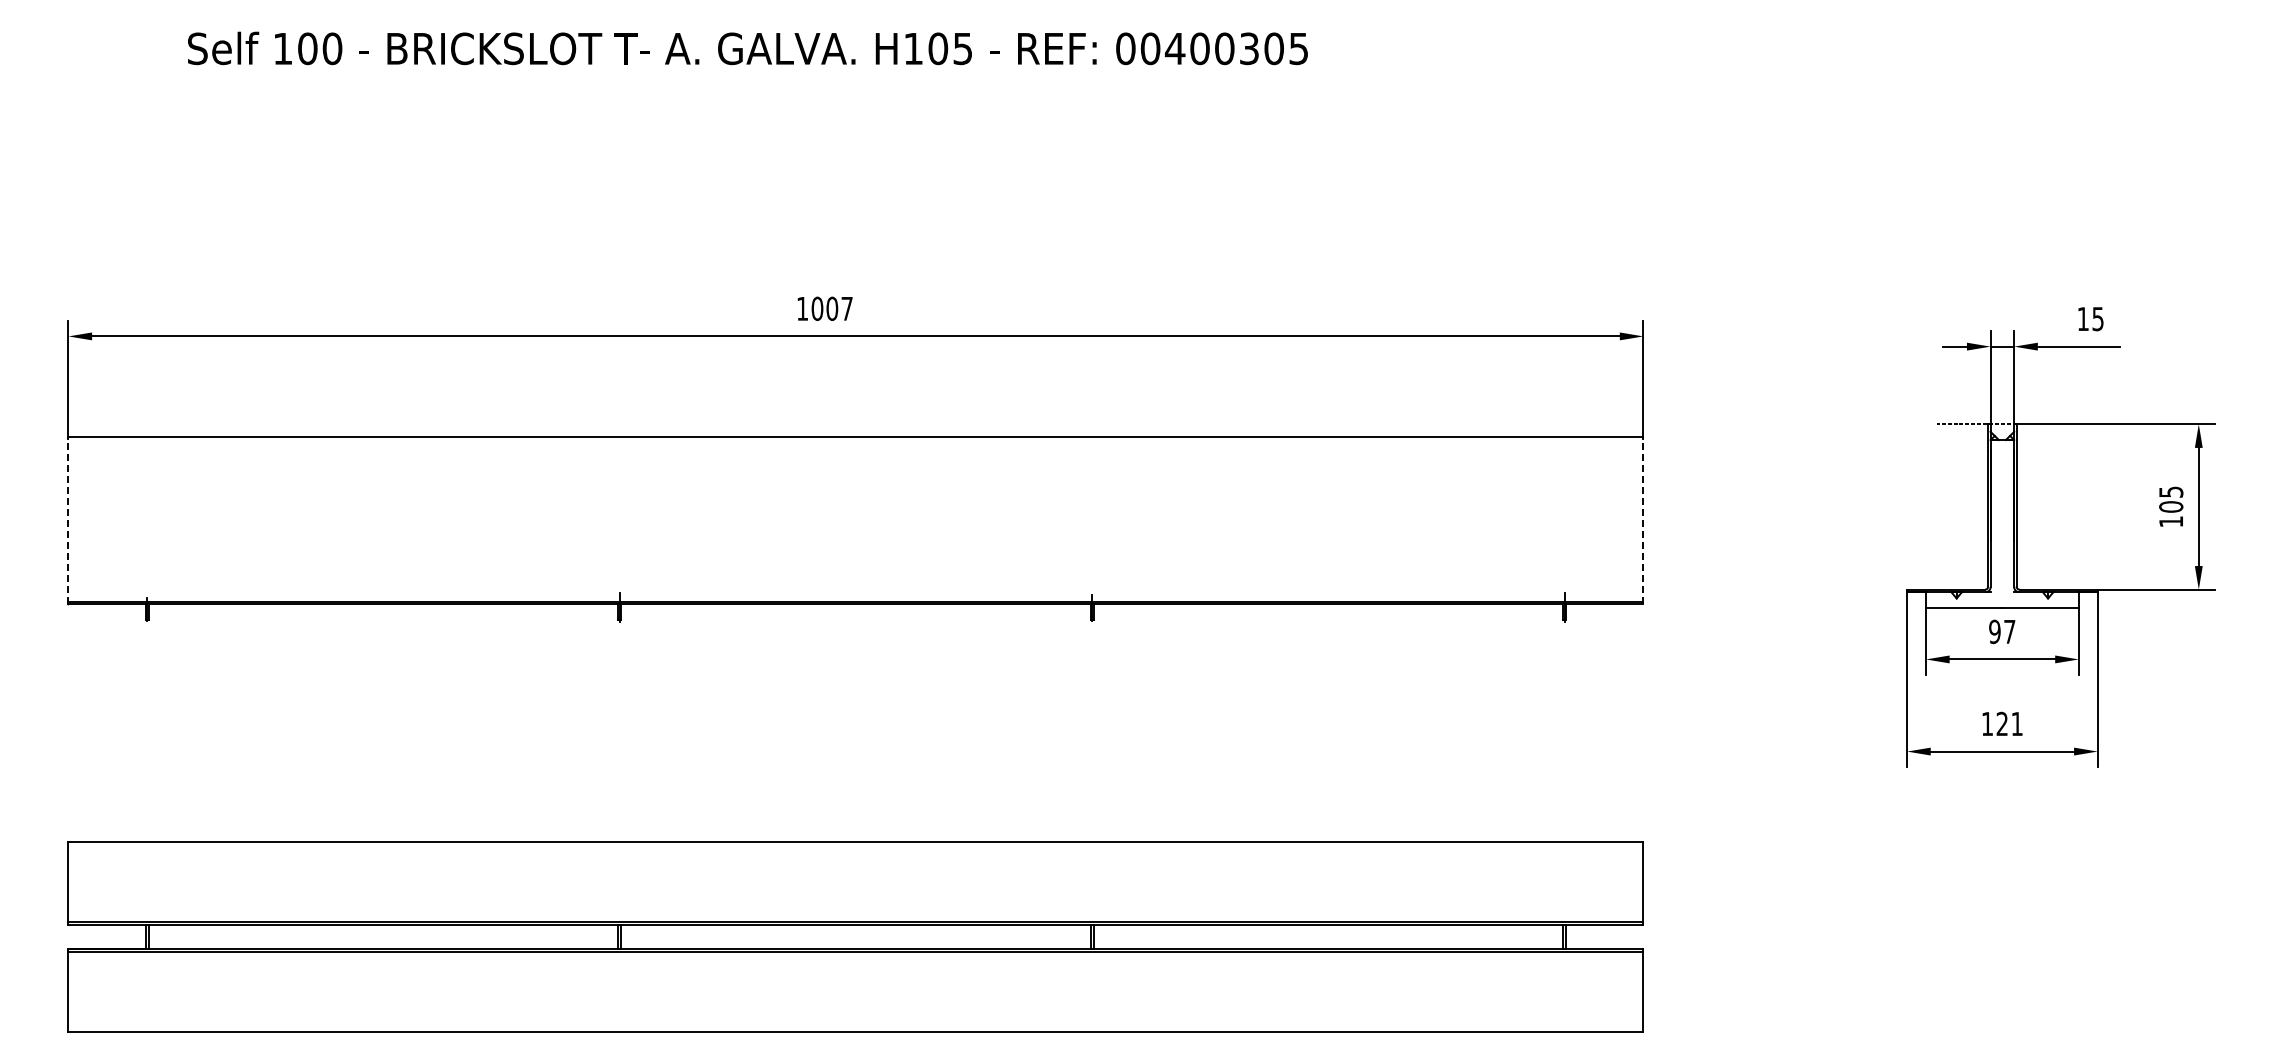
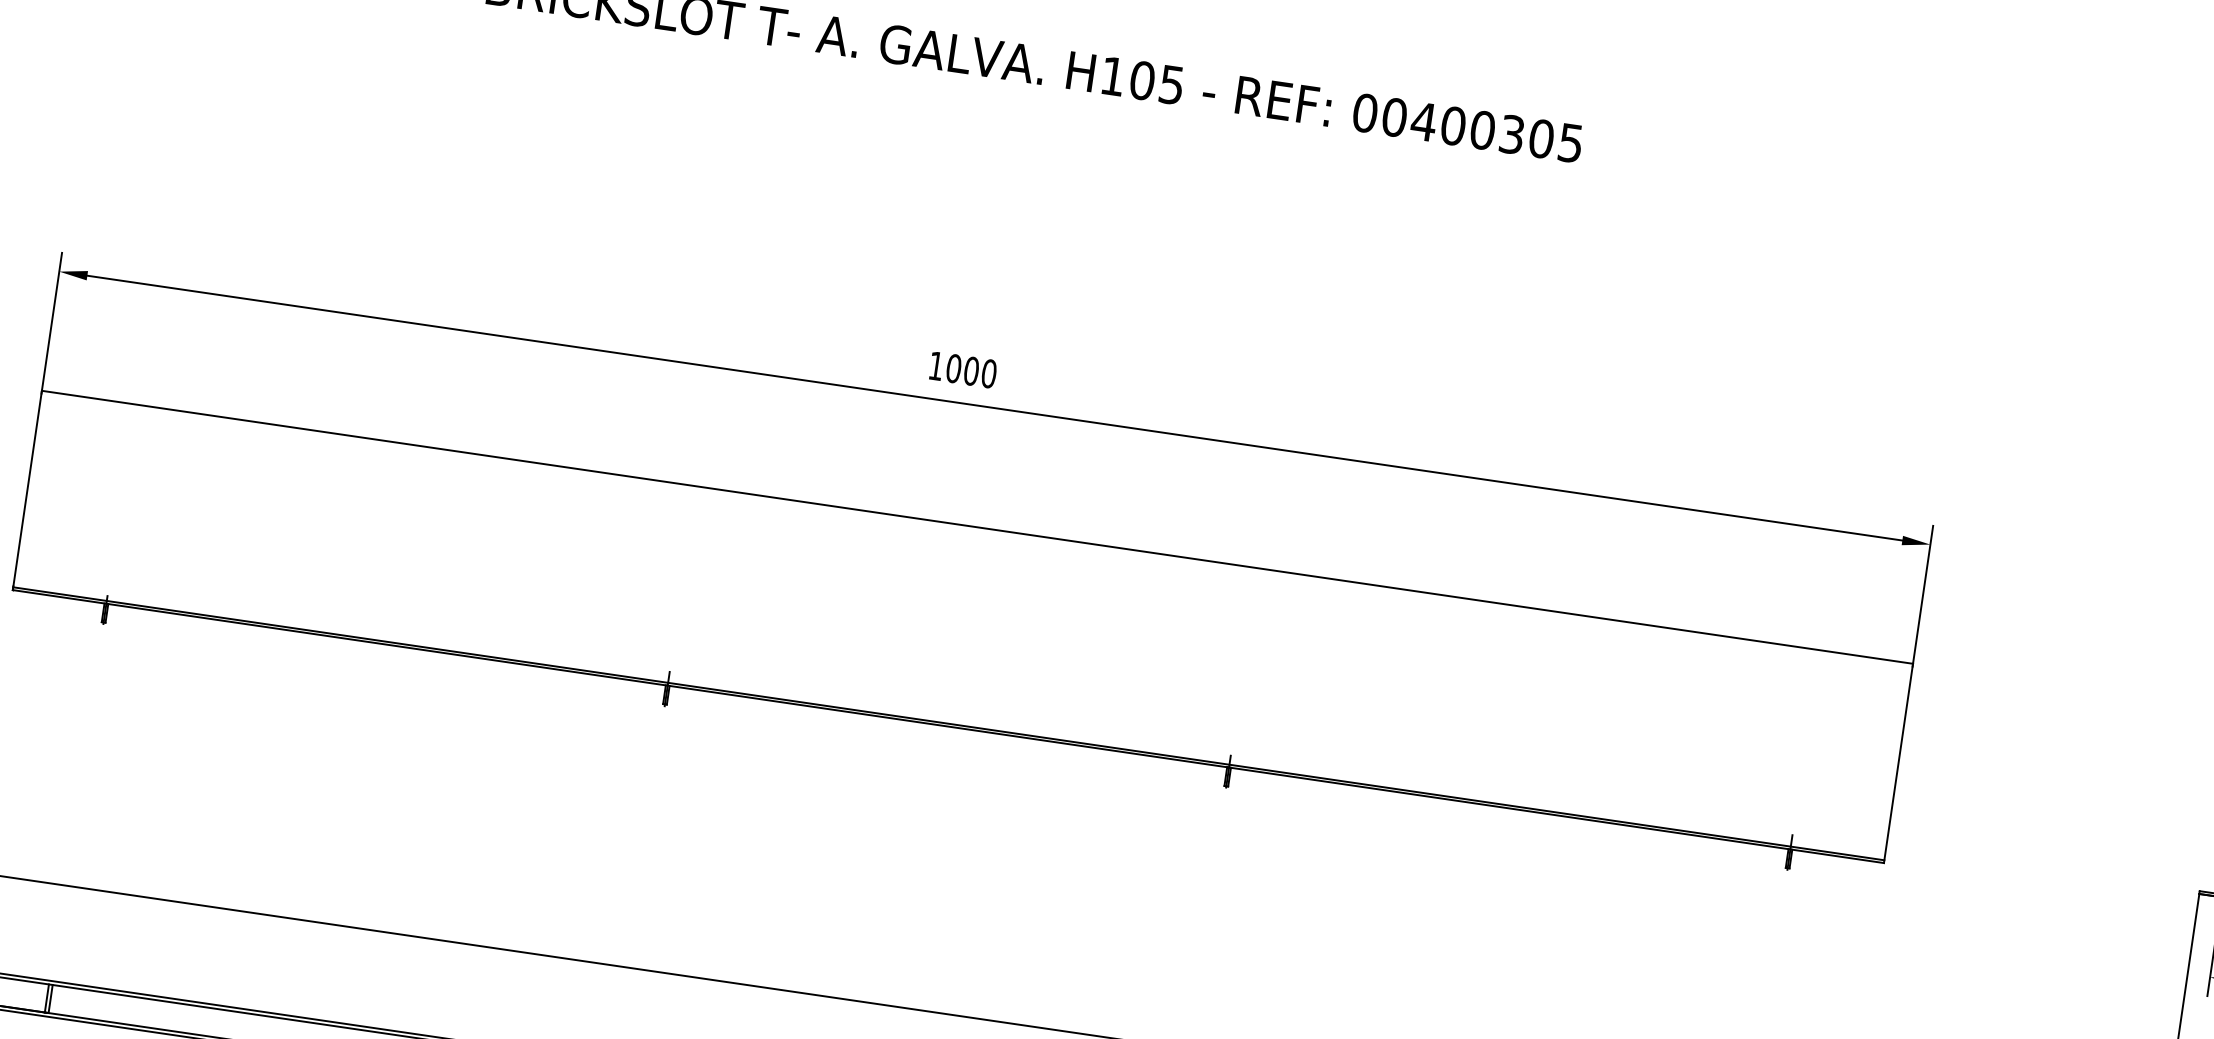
text: (846, 308) -> (988, 373), 1007 -> 1000
line: (68, 520) -> (27, 490), dashed -> solid
line: (1643, 520) -> (1898, 763), dashed -> solid

